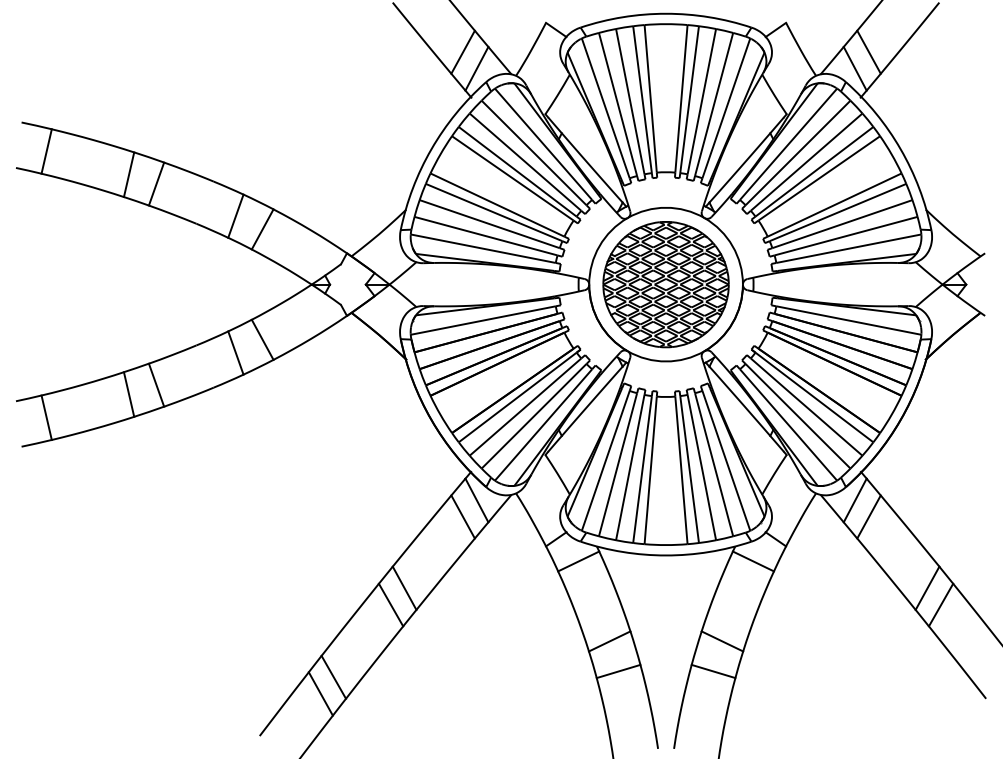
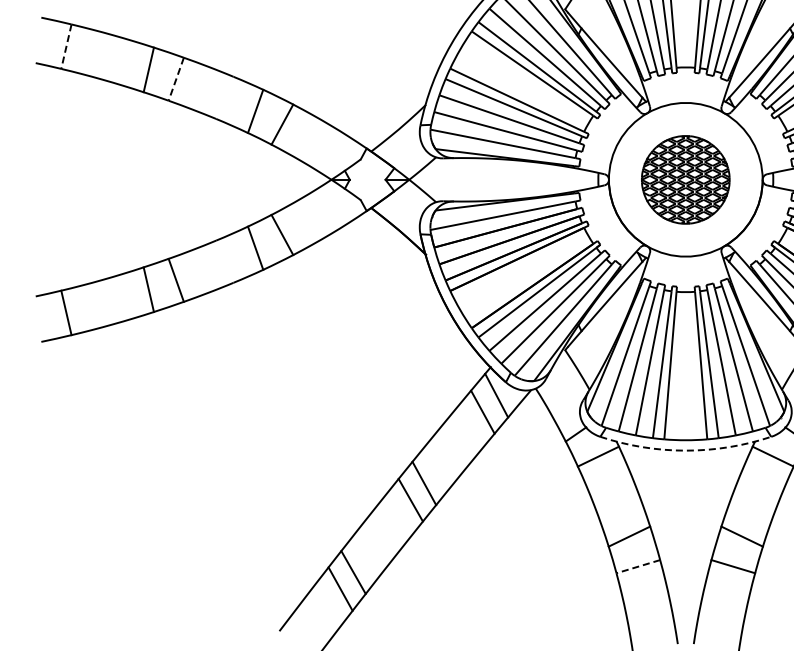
line: (46, 151) -> (66, 46), solid -> dashed
line: (156, 184) -> (176, 79), solid -> dashed
part: (665, 284) -> (685, 179), size x0.7
arc: (666, 555) -> (686, 450), solid -> dashed
line: (618, 671) -> (638, 566), solid -> dashed

